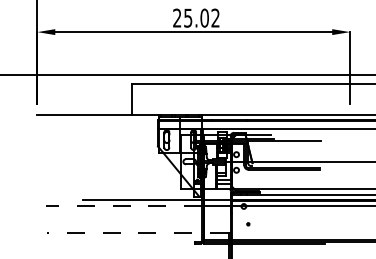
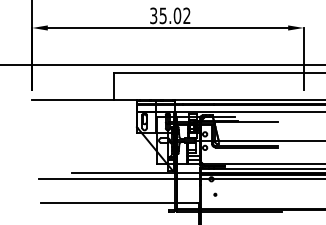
text: (177, 18) -> (153, 16), 25.02 -> 35.02
line: (123, 206) -> (107, 179), dashed -> solid
line: (137, 233) -> (119, 202), dashed -> solid

